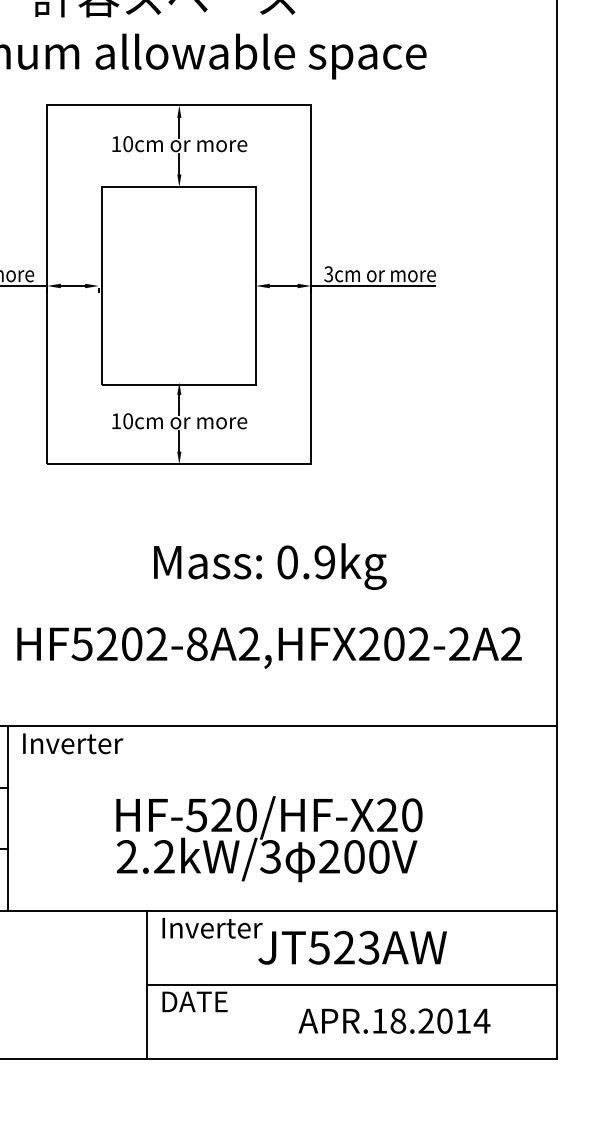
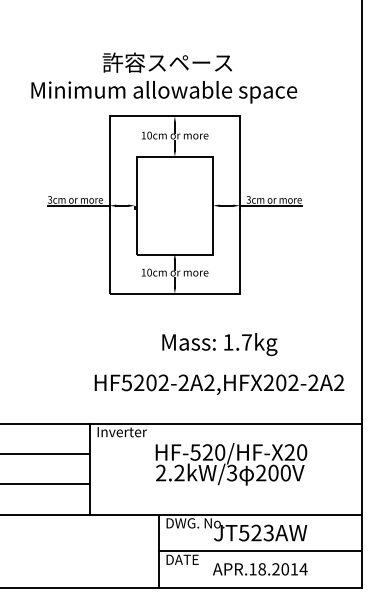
text: (305, 562) -> (237, 342), 0.9kg -> 1.7kg
text: (196, 643) -> (183, 382), HF5202-8A2,HFX202-2A2 -> HF5202-2A2,HFX202-2A2
text: (269, 839) -> (231, 464), moved
text: (220, 928) -> (195, 523), Inverter -> DWG. No.
text: (394, 1021) -> (260, 569), moved

